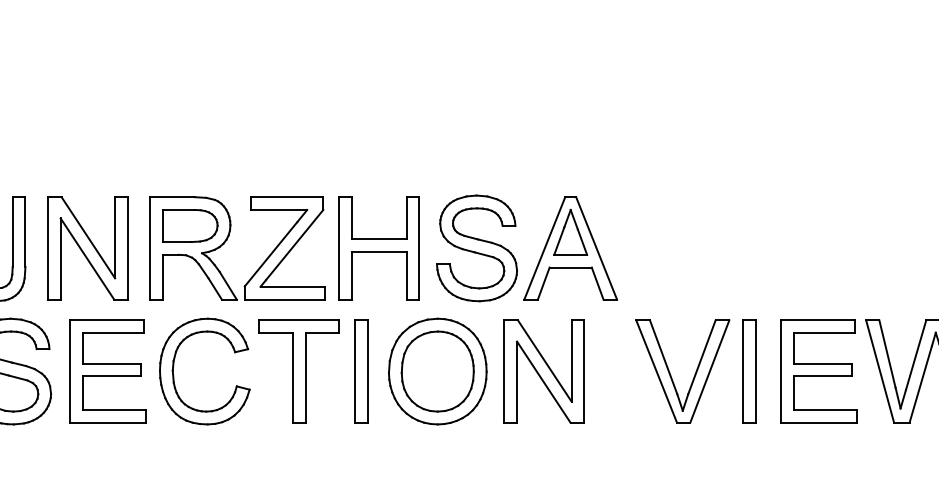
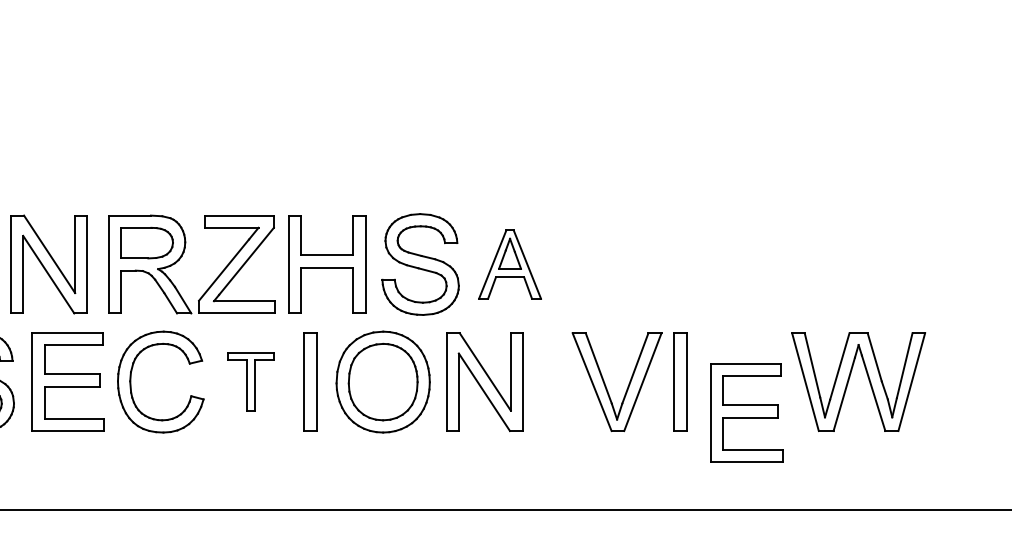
part: (570, 248) -> (509, 264), size x0.7
part: (298, 370) -> (250, 381), size x0.6
part: (818, 370) -> (746, 412), moved

